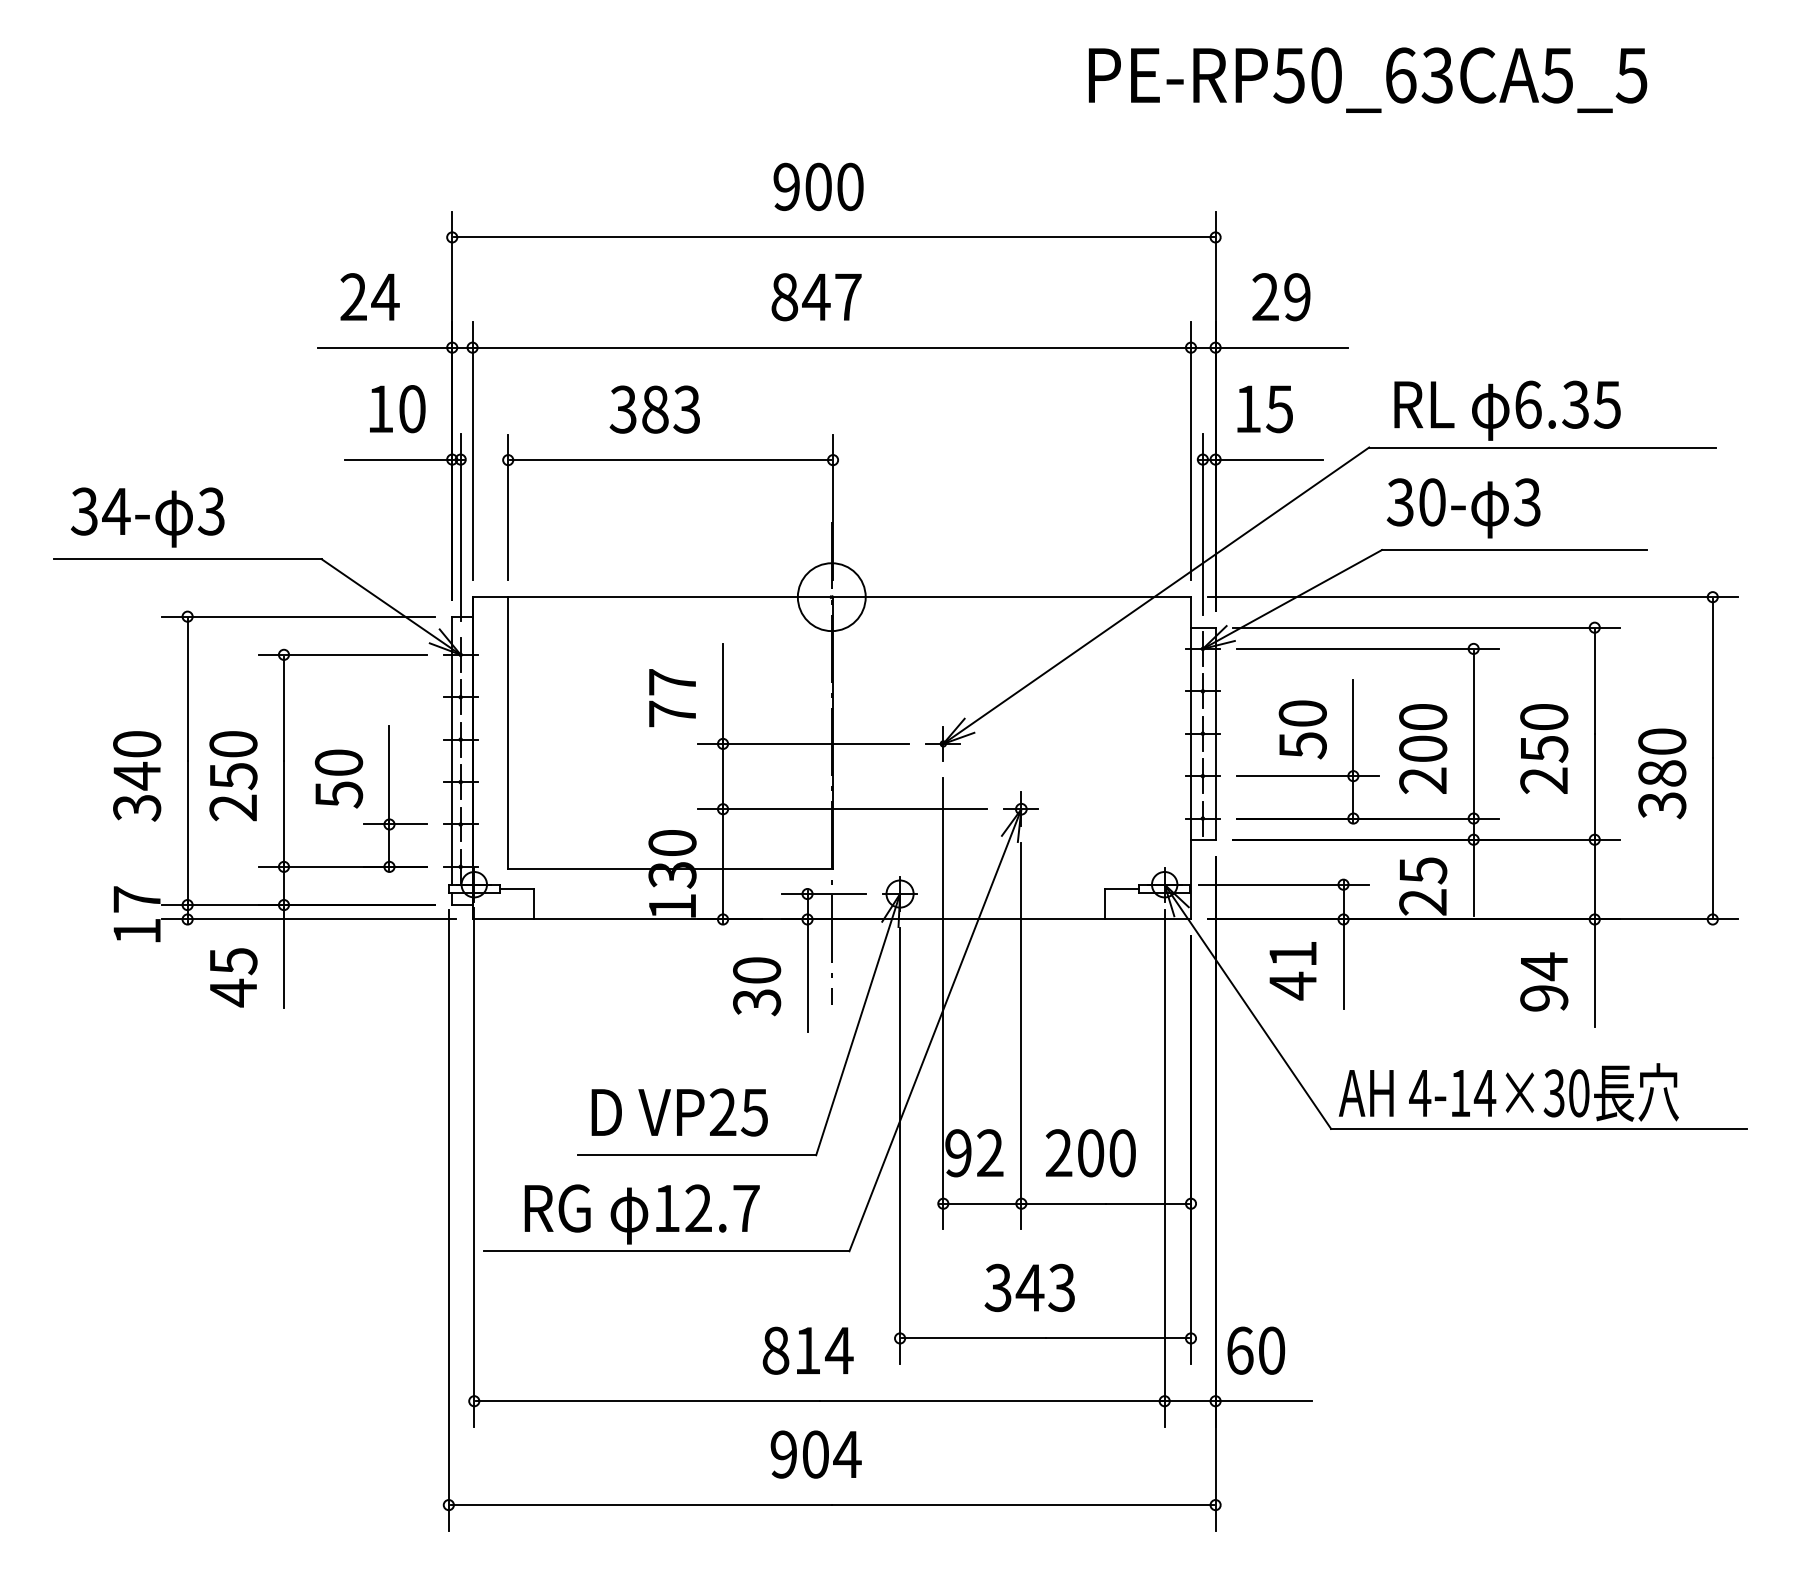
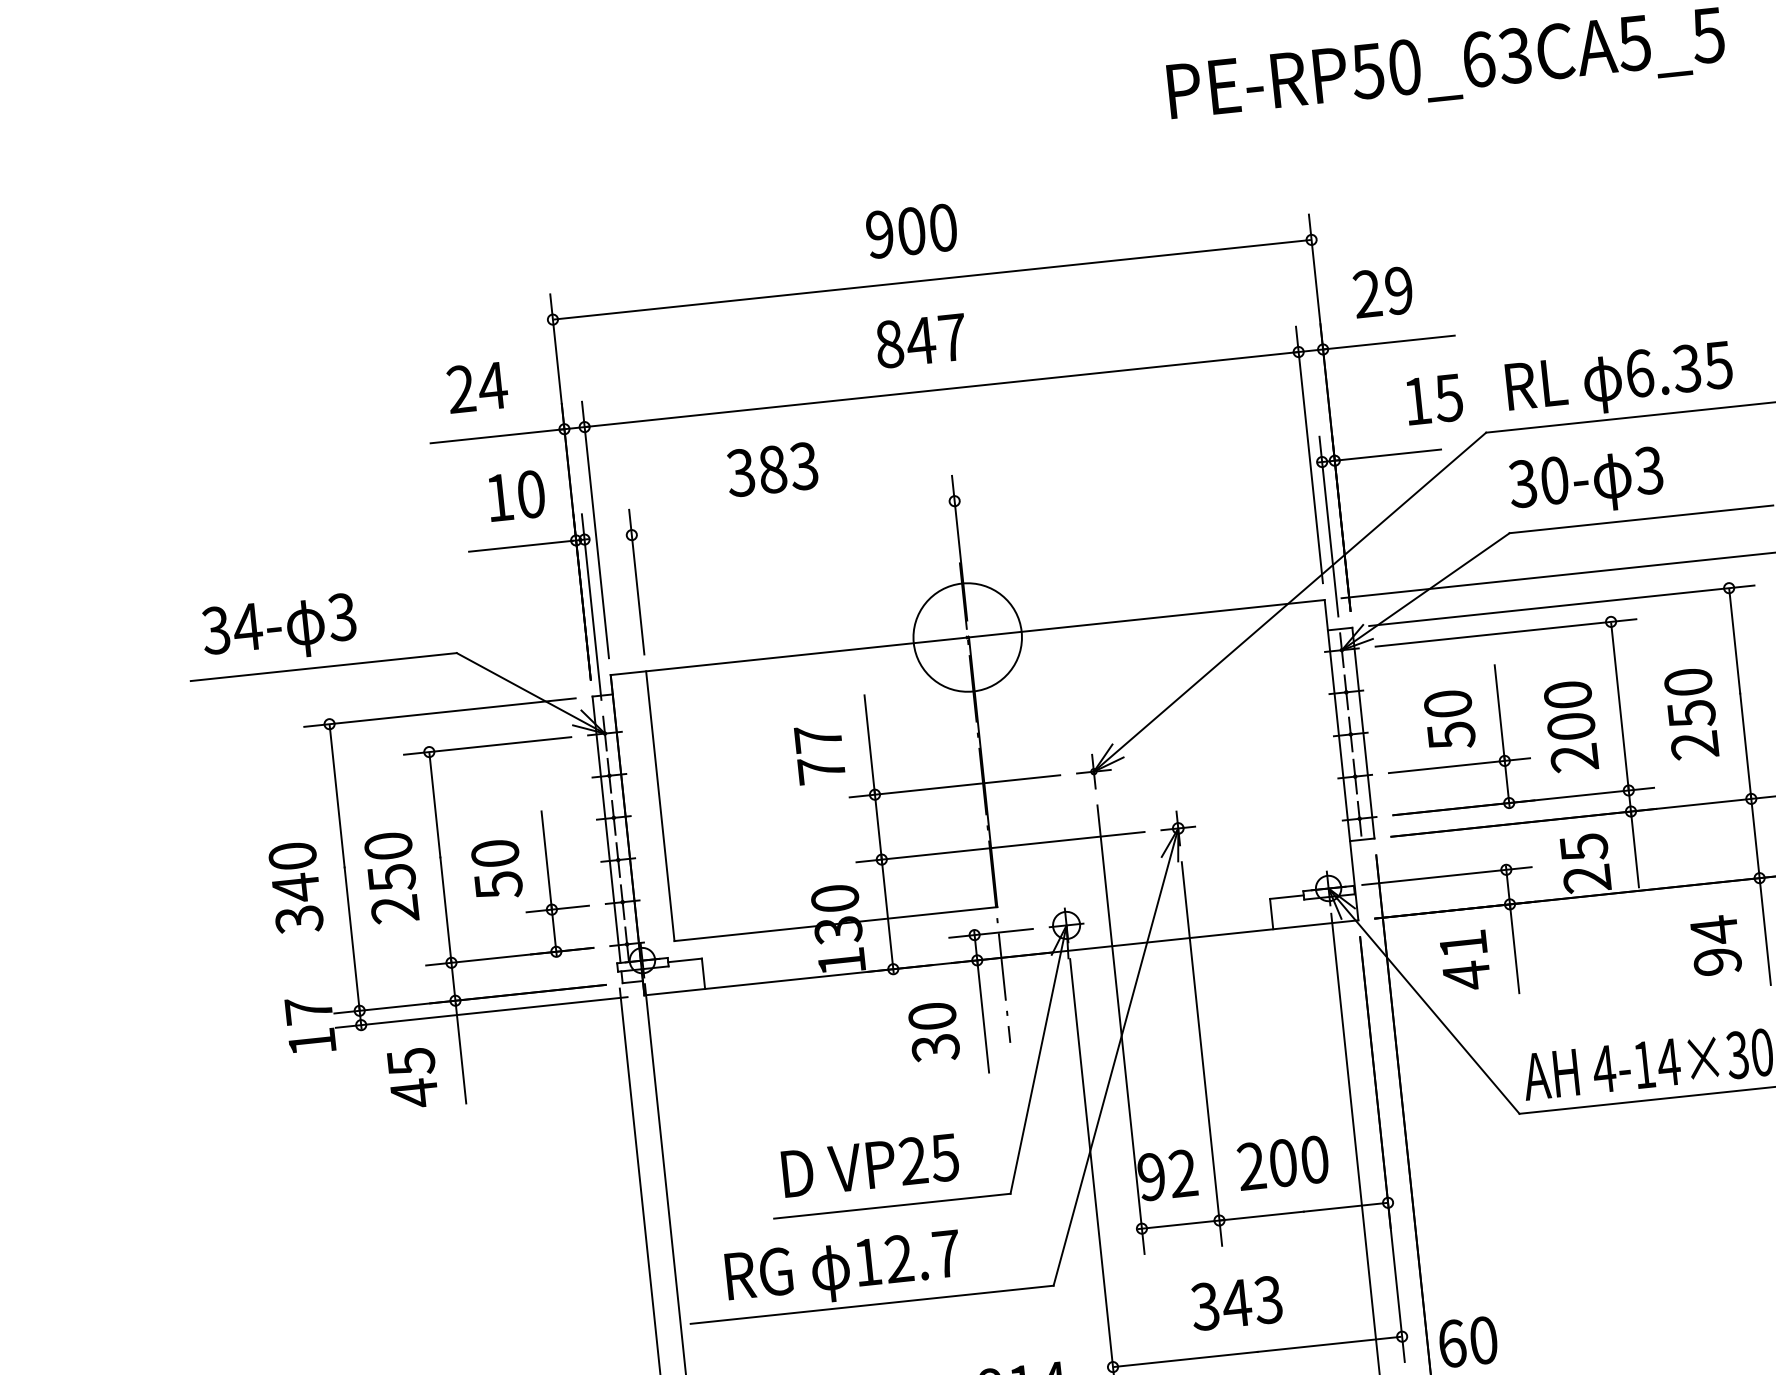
text: (1264, 409) -> (1433, 399), moved
line: (670, 460) -> (793, 518), removed
circle: (831, 597) -> (967, 637), size x1.6

